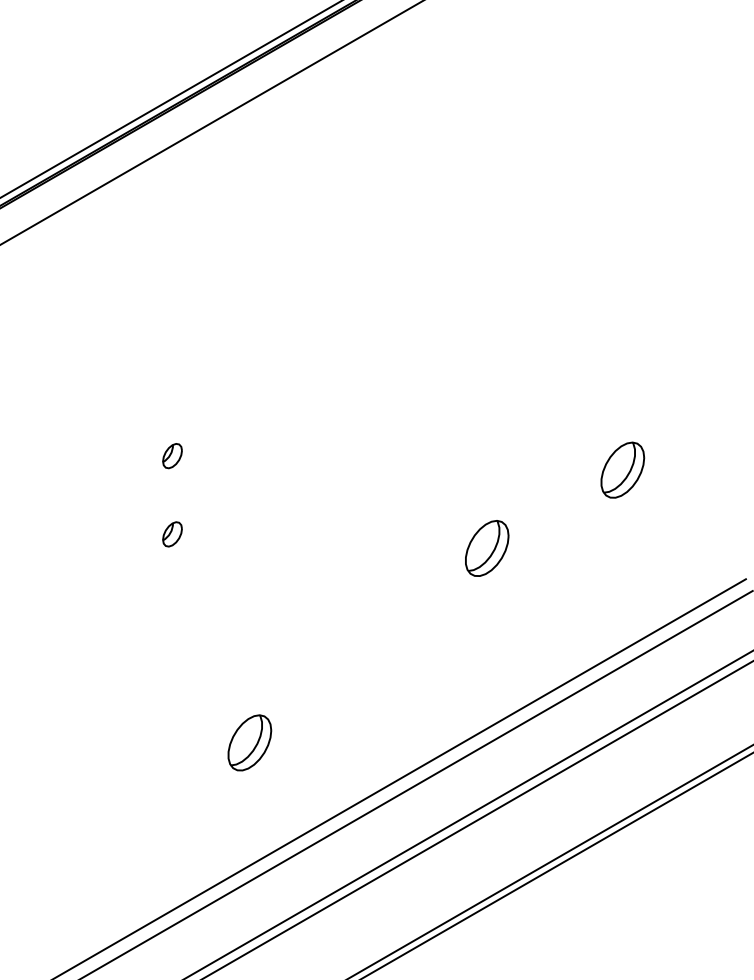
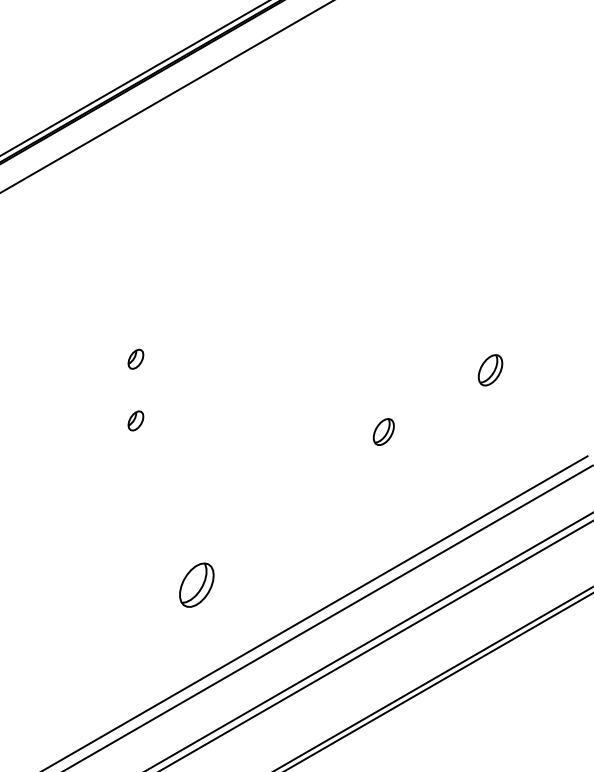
part: (622, 469) -> (490, 369), size x0.7
part: (486, 547) -> (383, 431), size x0.6

